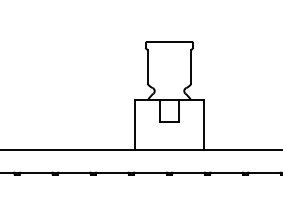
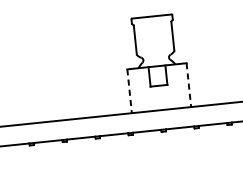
line: (135, 125) -> (129, 91), solid -> dashed
line: (203, 125) -> (188, 85), solid -> dashed

